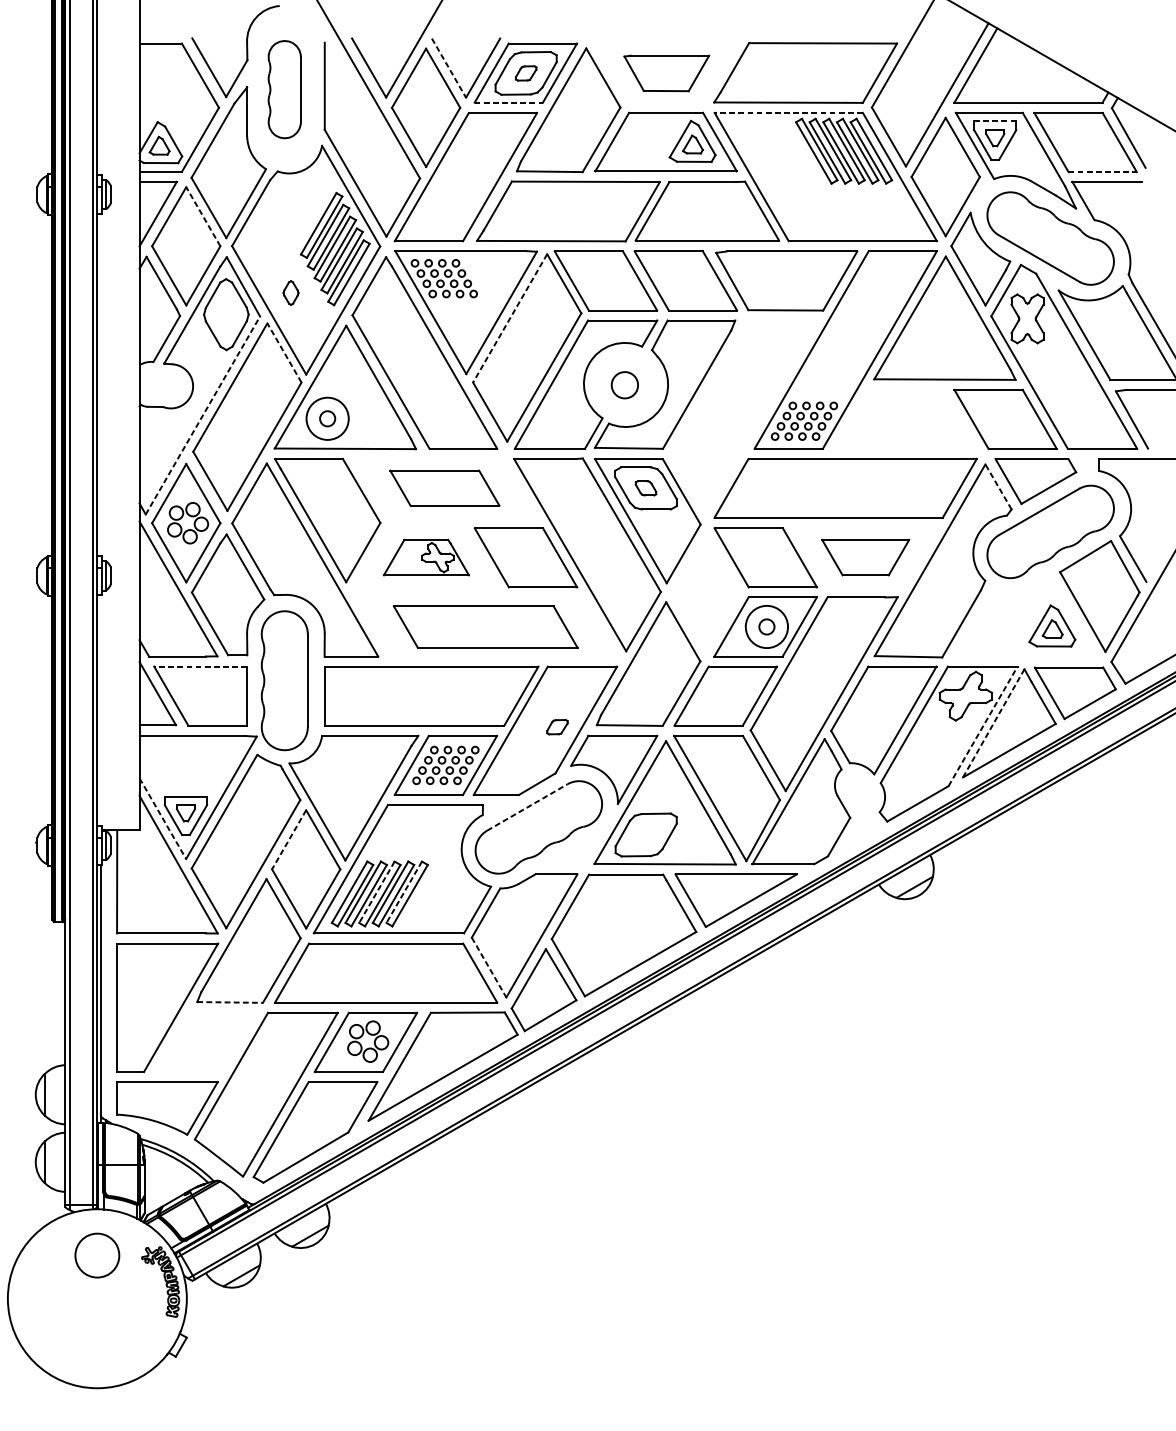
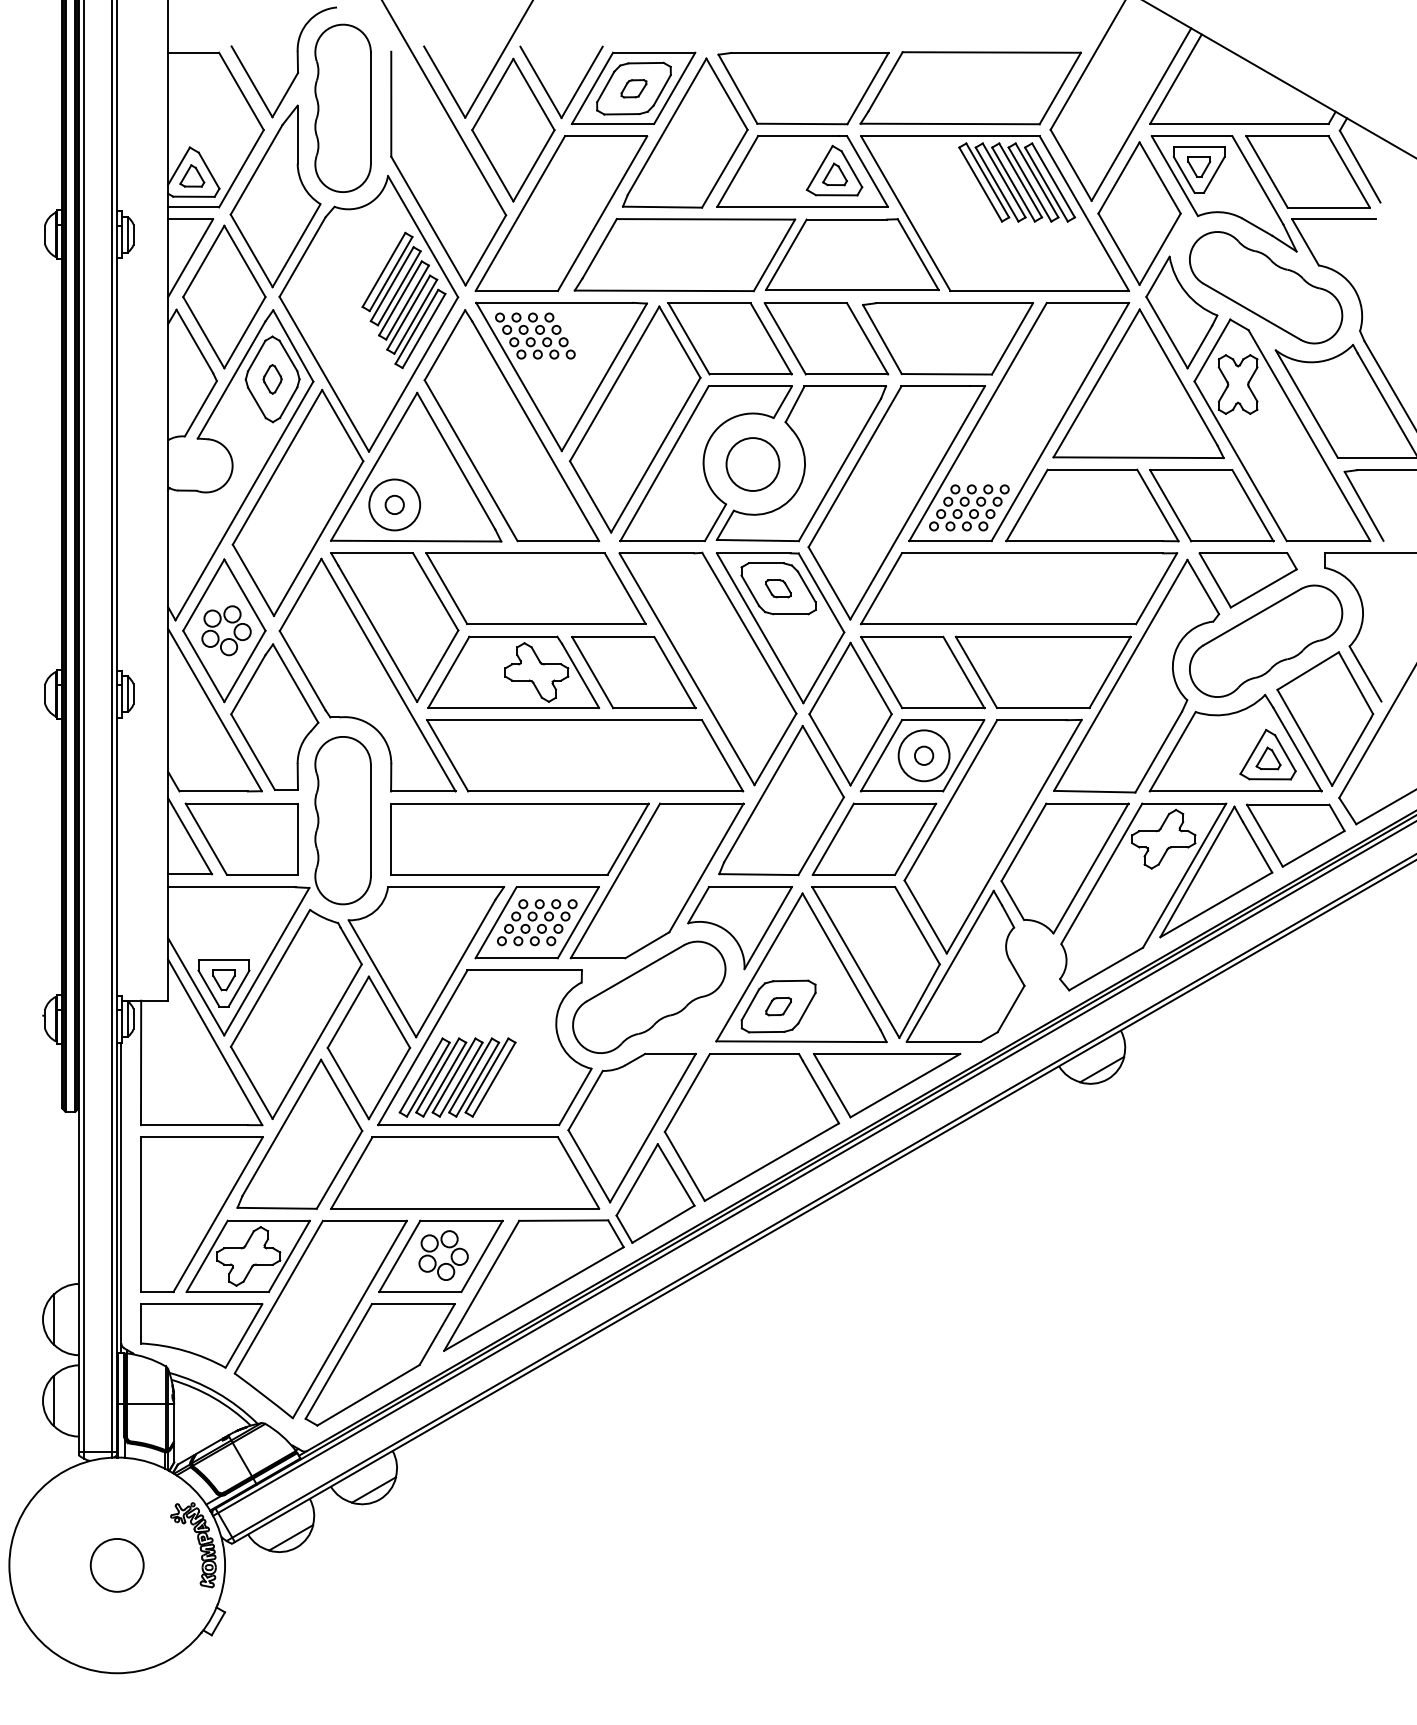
line: (449, 68) -> (541, 82), dashed -> solid
part: (666, 73) -> (803, 88), size x1.67
part: (284, 89) -> (342, 107), size x1.43
line: (509, 102) -> (613, 123), dashed -> solid
line: (787, 113) -> (949, 136), dashed -> solid
line: (994, 121) -> (1198, 146), dashed -> solid
line: (1103, 171) -> (1329, 207), dashed -> solid
line: (202, 216) -> (244, 261), dashed -> solid
part: (290, 293) -> (272, 379), moved
line: (509, 318) -> (614, 384), dashed -> solid
line: (284, 352) -> (342, 425), dashed -> solid
circle: (624, 385) -> (752, 464), size x1.67
line: (202, 415) -> (244, 500), dashed -> solid
part: (744, 416) -> (896, 502), added
part: (906, 419) -> (1092, 505), added
line: (997, 486) -> (1202, 586), dashed -> solid
part: (444, 488) -> (535, 588), size x1.67
part: (426, 557) -> (513, 671), size x1.67
part: (865, 557) -> (1042, 671), size x1.67
part: (705, 591) -> (850, 713), added
part: (1025, 615) -> (1235, 742), added
part: (485, 626) -> (585, 755), size x1.43
line: (200, 666) -> (241, 803), dashed -> solid
line: (993, 722) -> (1197, 871), dashed -> solid
line: (982, 726) -> (1184, 875), dashed -> solid
part: (557, 727) -> (778, 1006), moved
line: (527, 807) -> (635, 973), dashed -> solid
line: (163, 819) -> (196, 987), dashed -> solid
line: (289, 839) -> (348, 1012), dashed -> solid
line: (377, 892) -> (454, 1075), dashed -> solid
line: (404, 892) -> (487, 1075), dashed -> solid
line: (489, 967) -> (589, 1166), dashed -> solid
line: (230, 1002) -> (277, 1208), dashed -> solid
part: (205, 1041) -> (247, 1255), added
circle: (96, 1255) -> (116, 1565), moved

